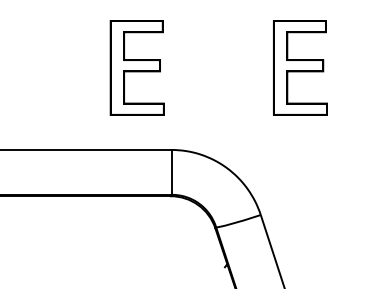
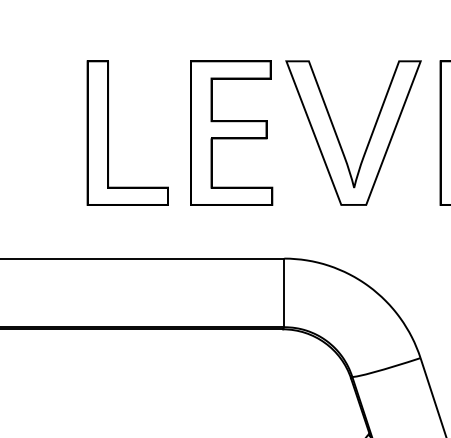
part: (57, 67) -> (109, 132), added
part: (207, 70) -> (339, 137), added

